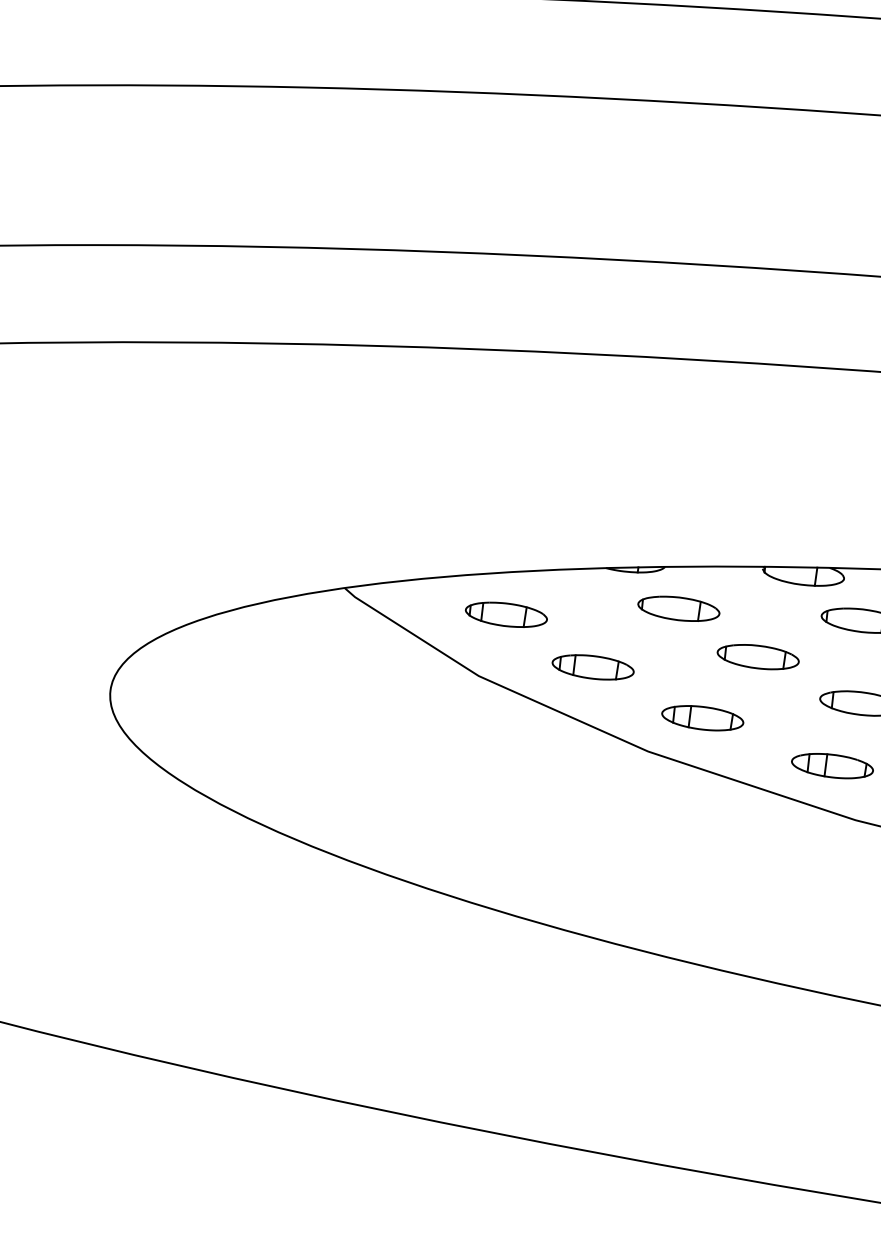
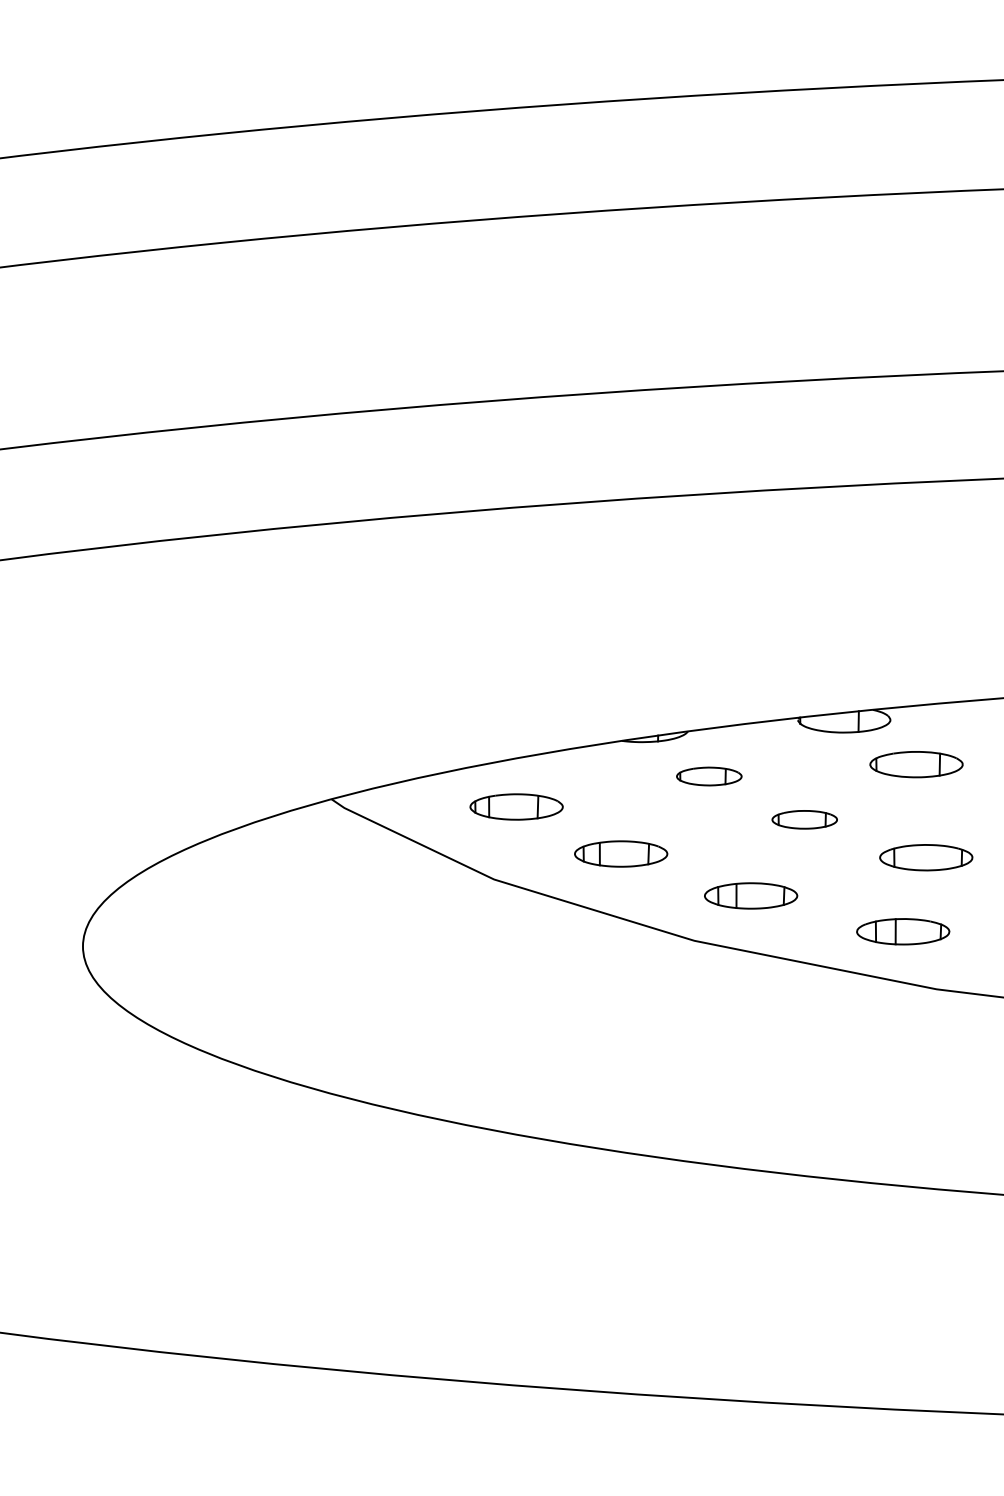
part: (679, 608) -> (709, 776), size x0.7
part: (757, 656) -> (804, 819), size x0.7

